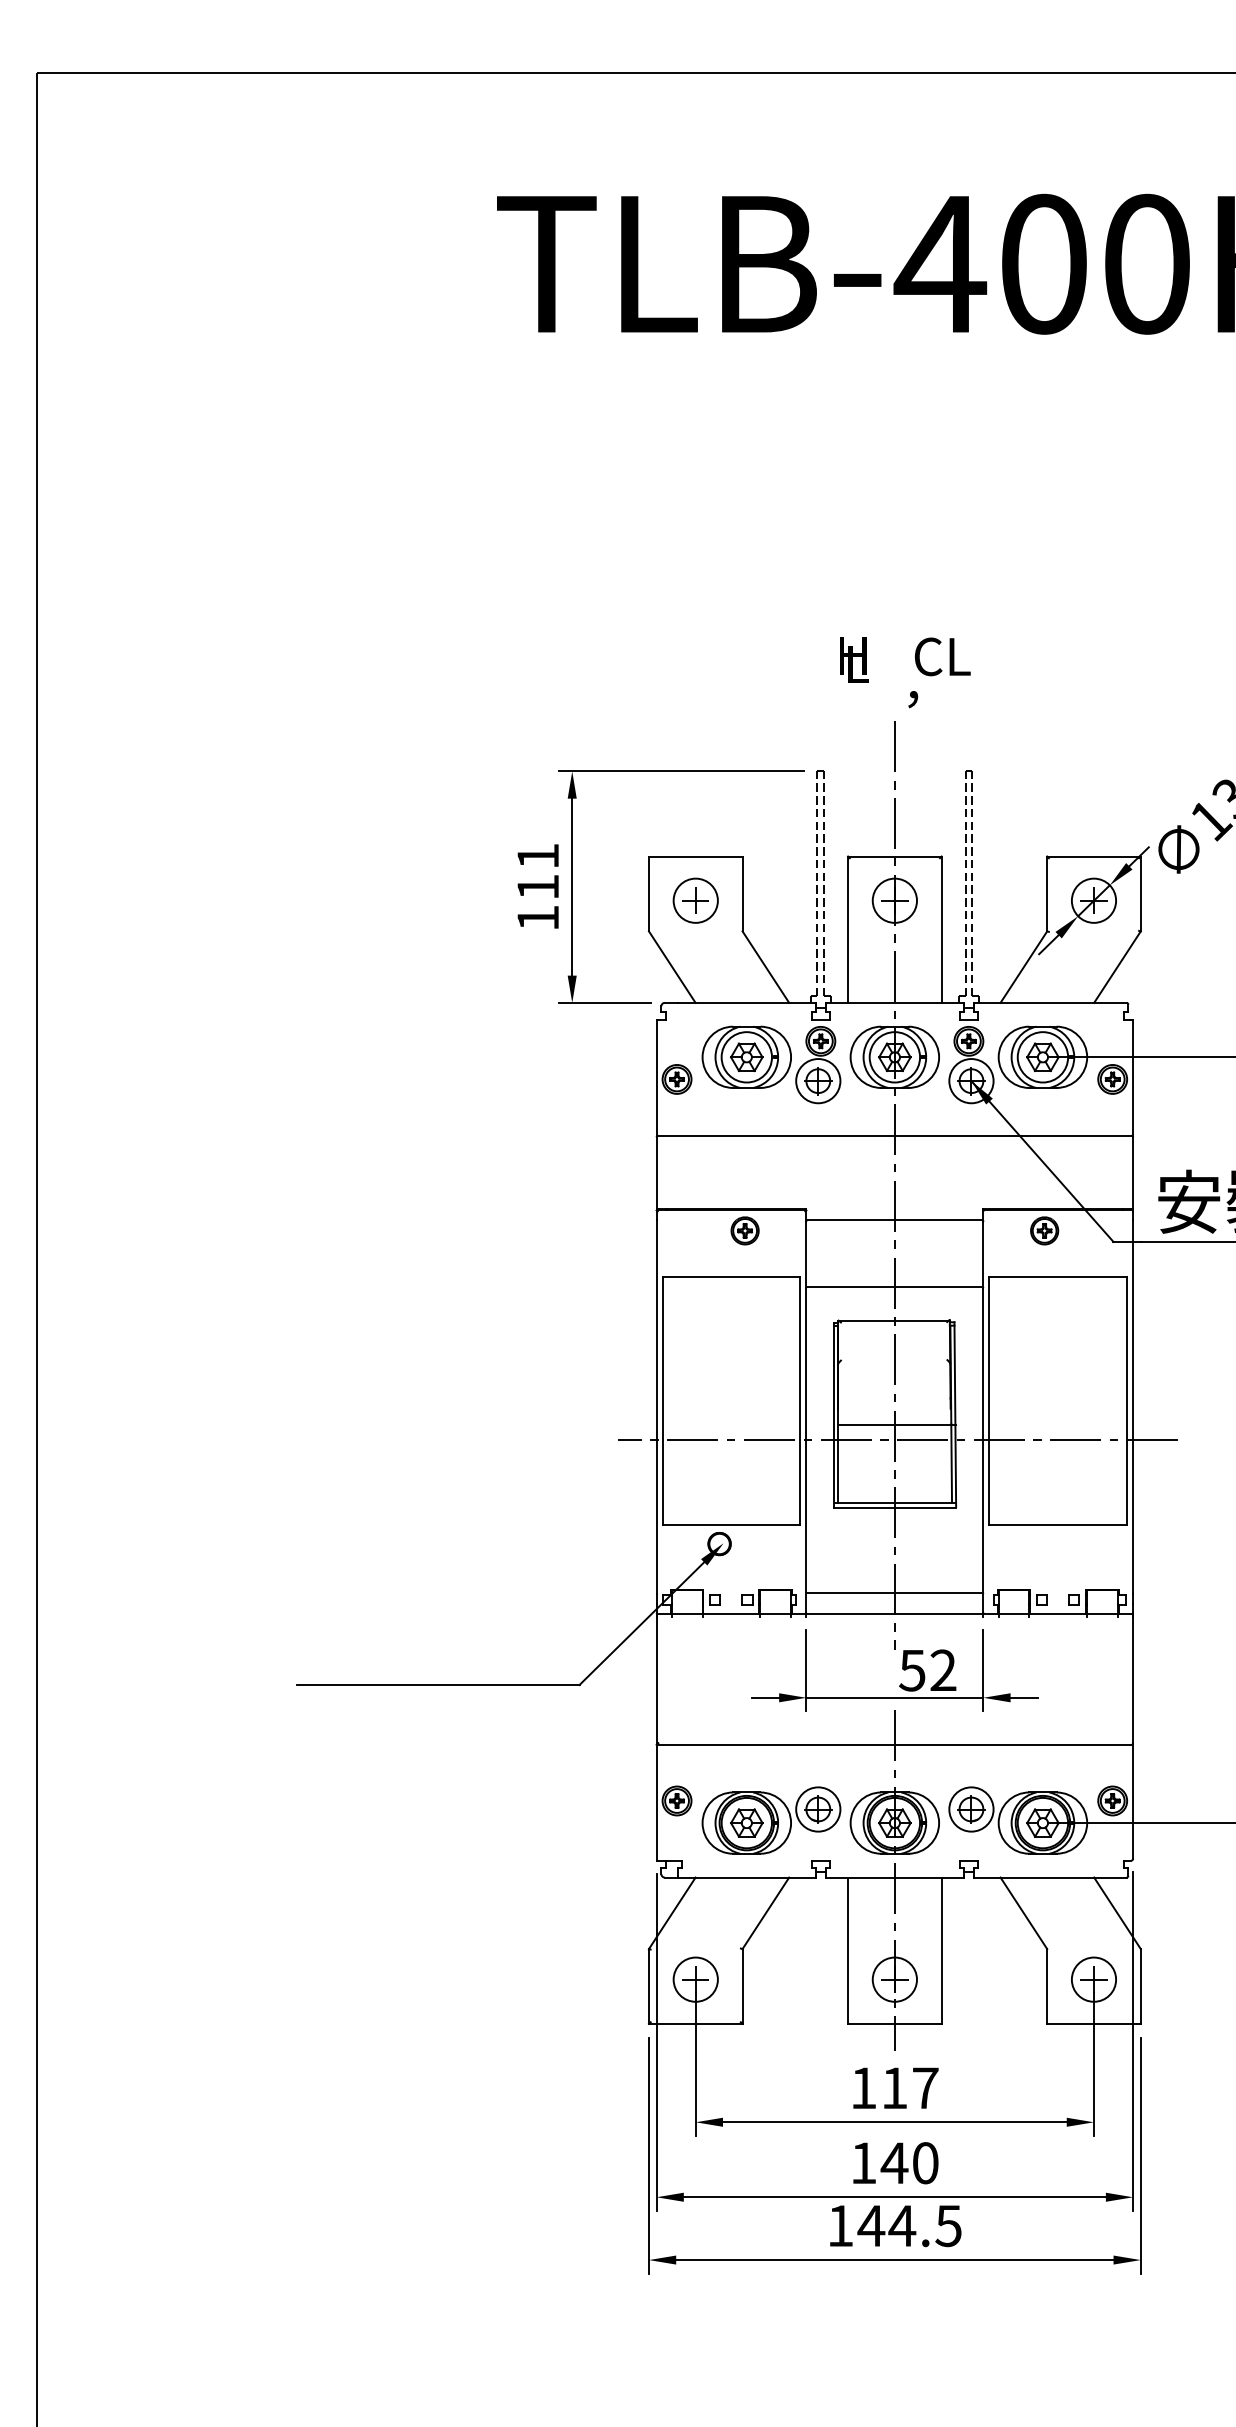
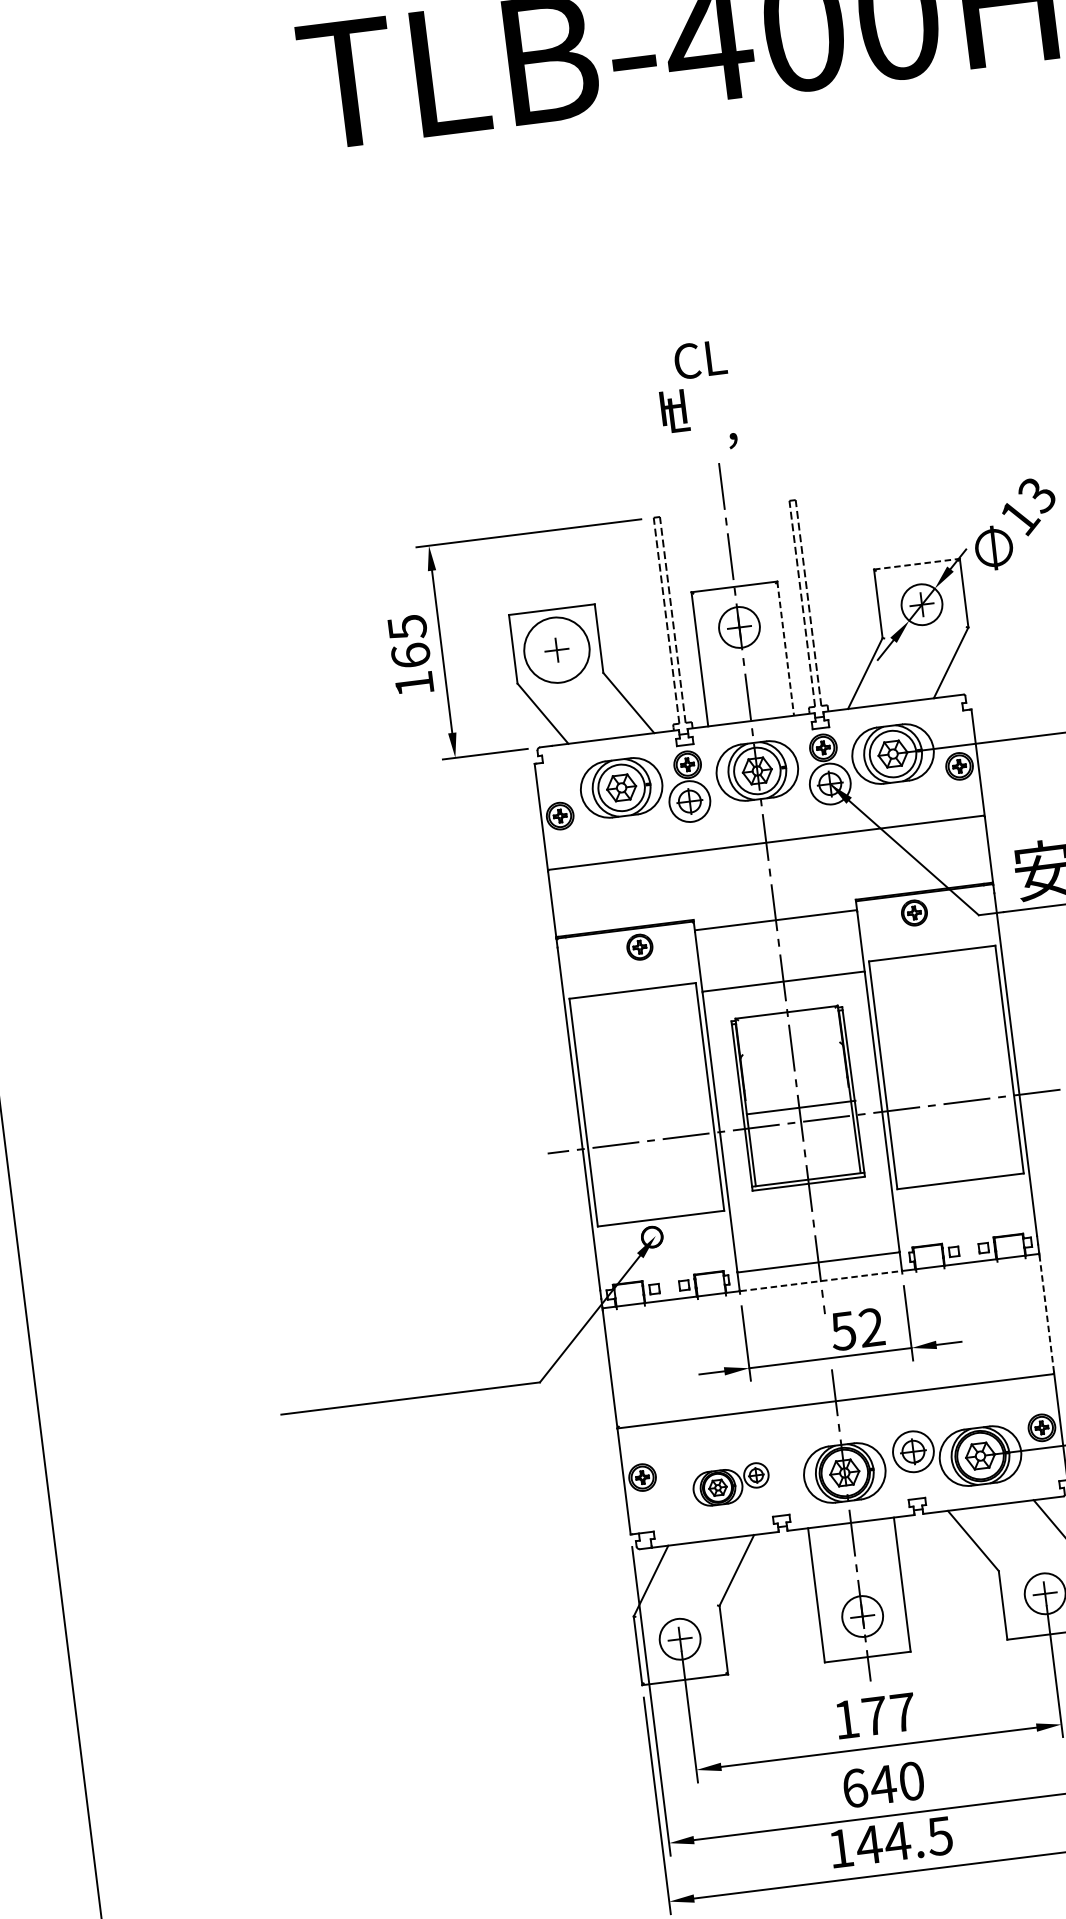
text: (942, 656) -> (700, 359), moved
line: (1093, 856) -> (916, 564), solid -> dashed
text: (538, 871) -> (409, 641), 111 -> 165
circle: (695, 900) -> (556, 649), size x1.6
line: (941, 930) -> (785, 649), solid -> dashed
line: (894, 1613) -> (820, 1280), solid -> dashed
line: (1133, 1679) -> (1047, 1314), solid -> dashed
part: (771, 1820) -> (731, 1484), size x0.6
text: (894, 2087) -> (874, 1715), 117 -> 177
text: (863, 2163) -> (854, 1788), 140 -> 640

